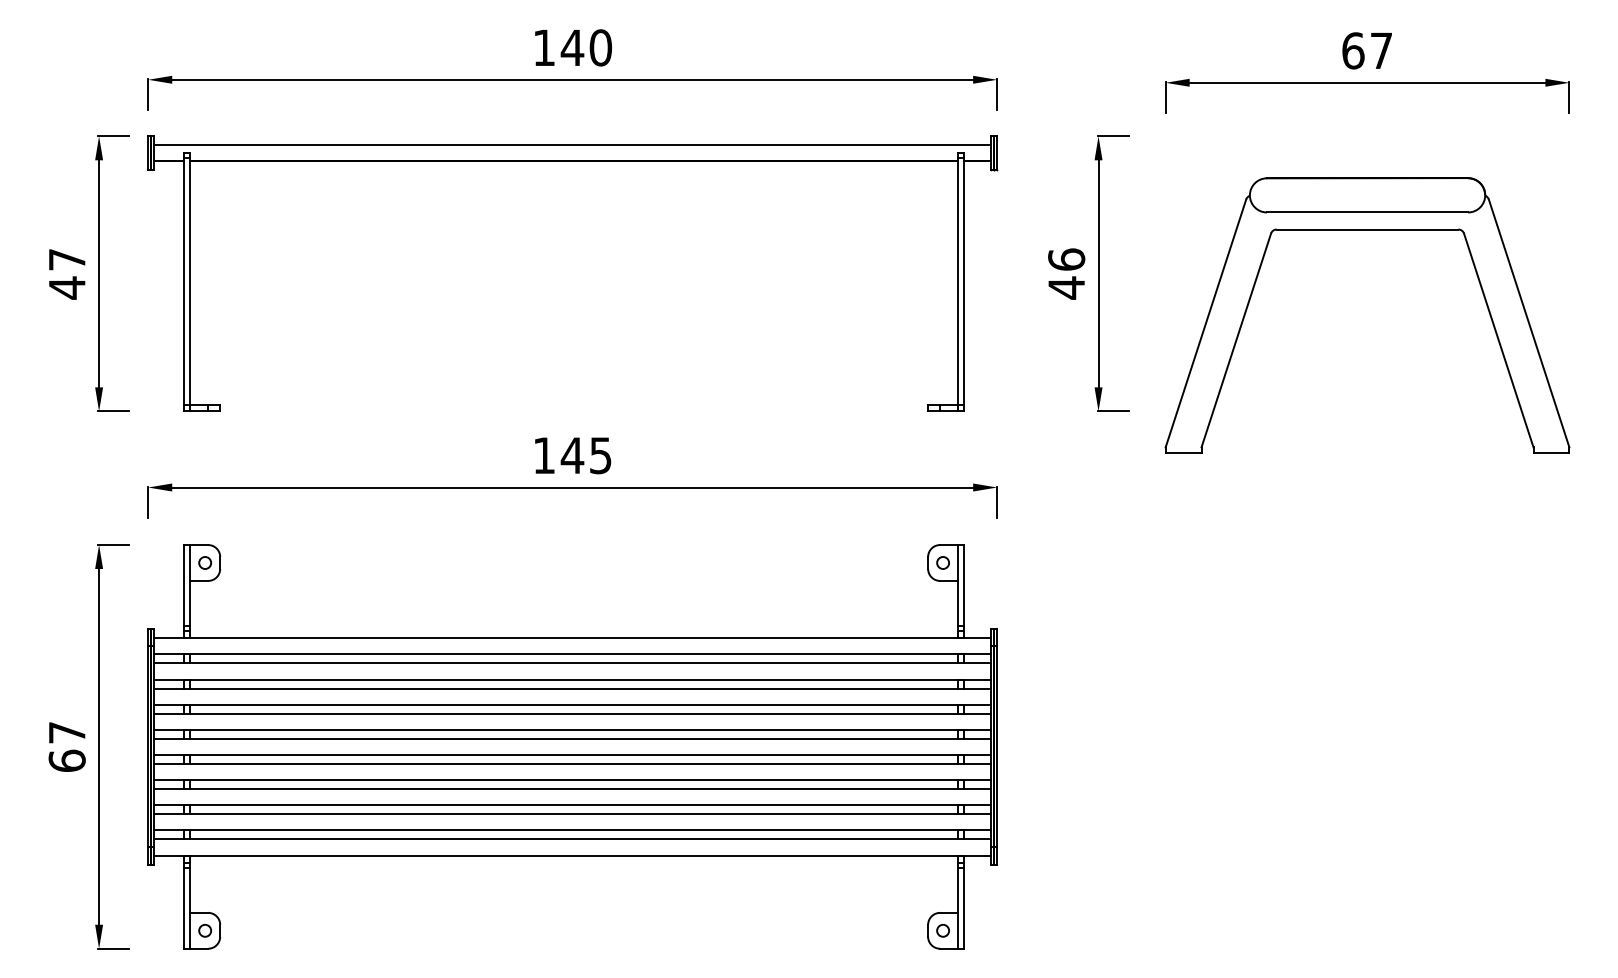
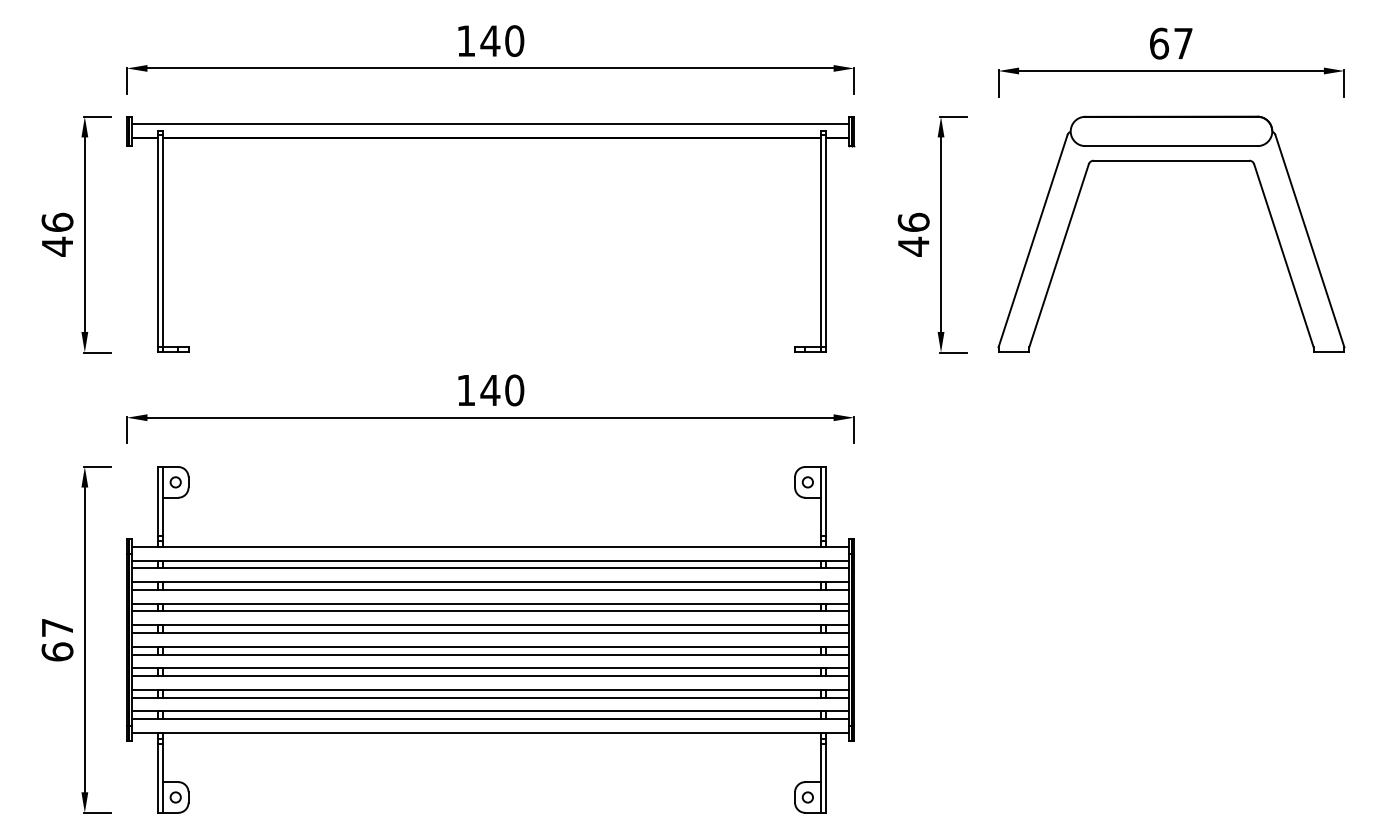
part: (1367, 230) -> (1171, 161), moved
text: (67, 258) -> (57, 221), 47 -> 46
text: (600, 455) -> (514, 390), 145 -> 140

